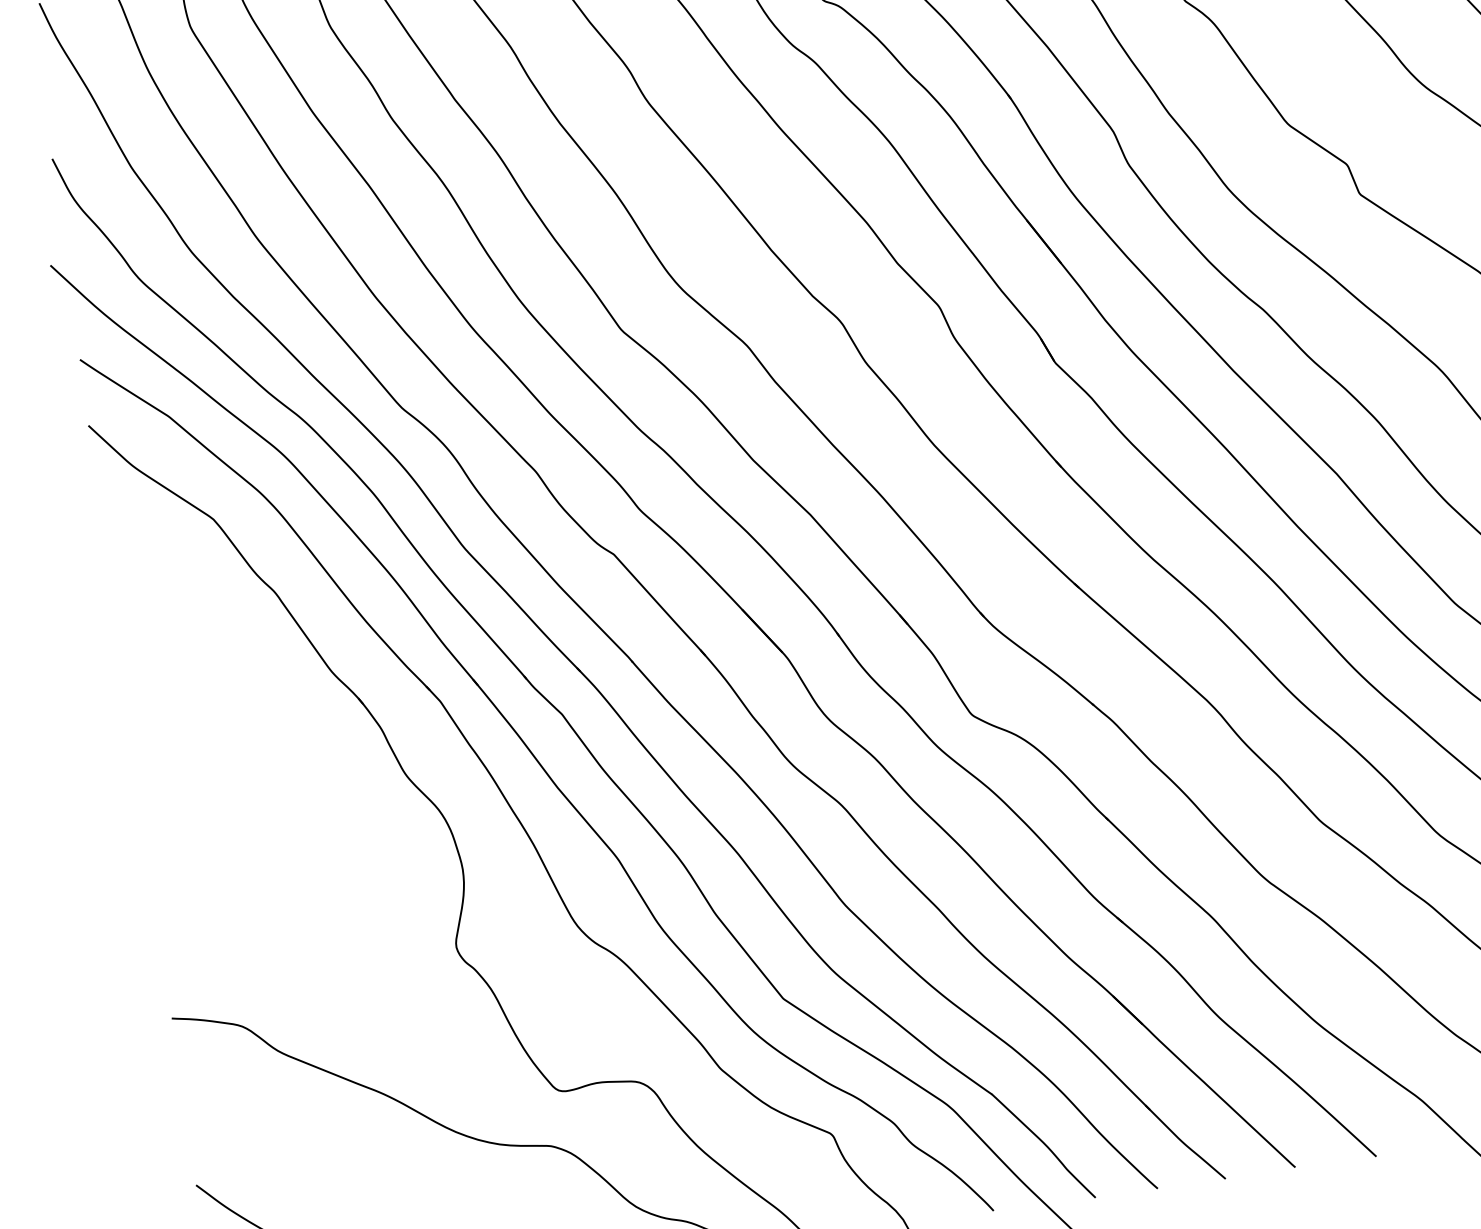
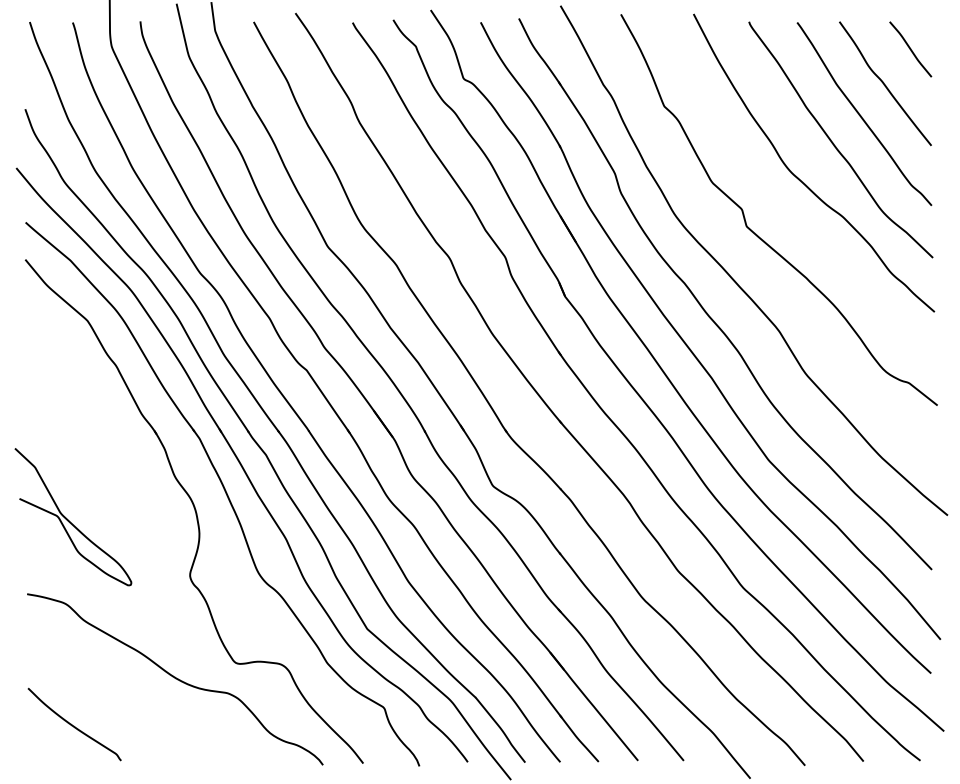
curve: (229, 877) -> (69, 520), added

